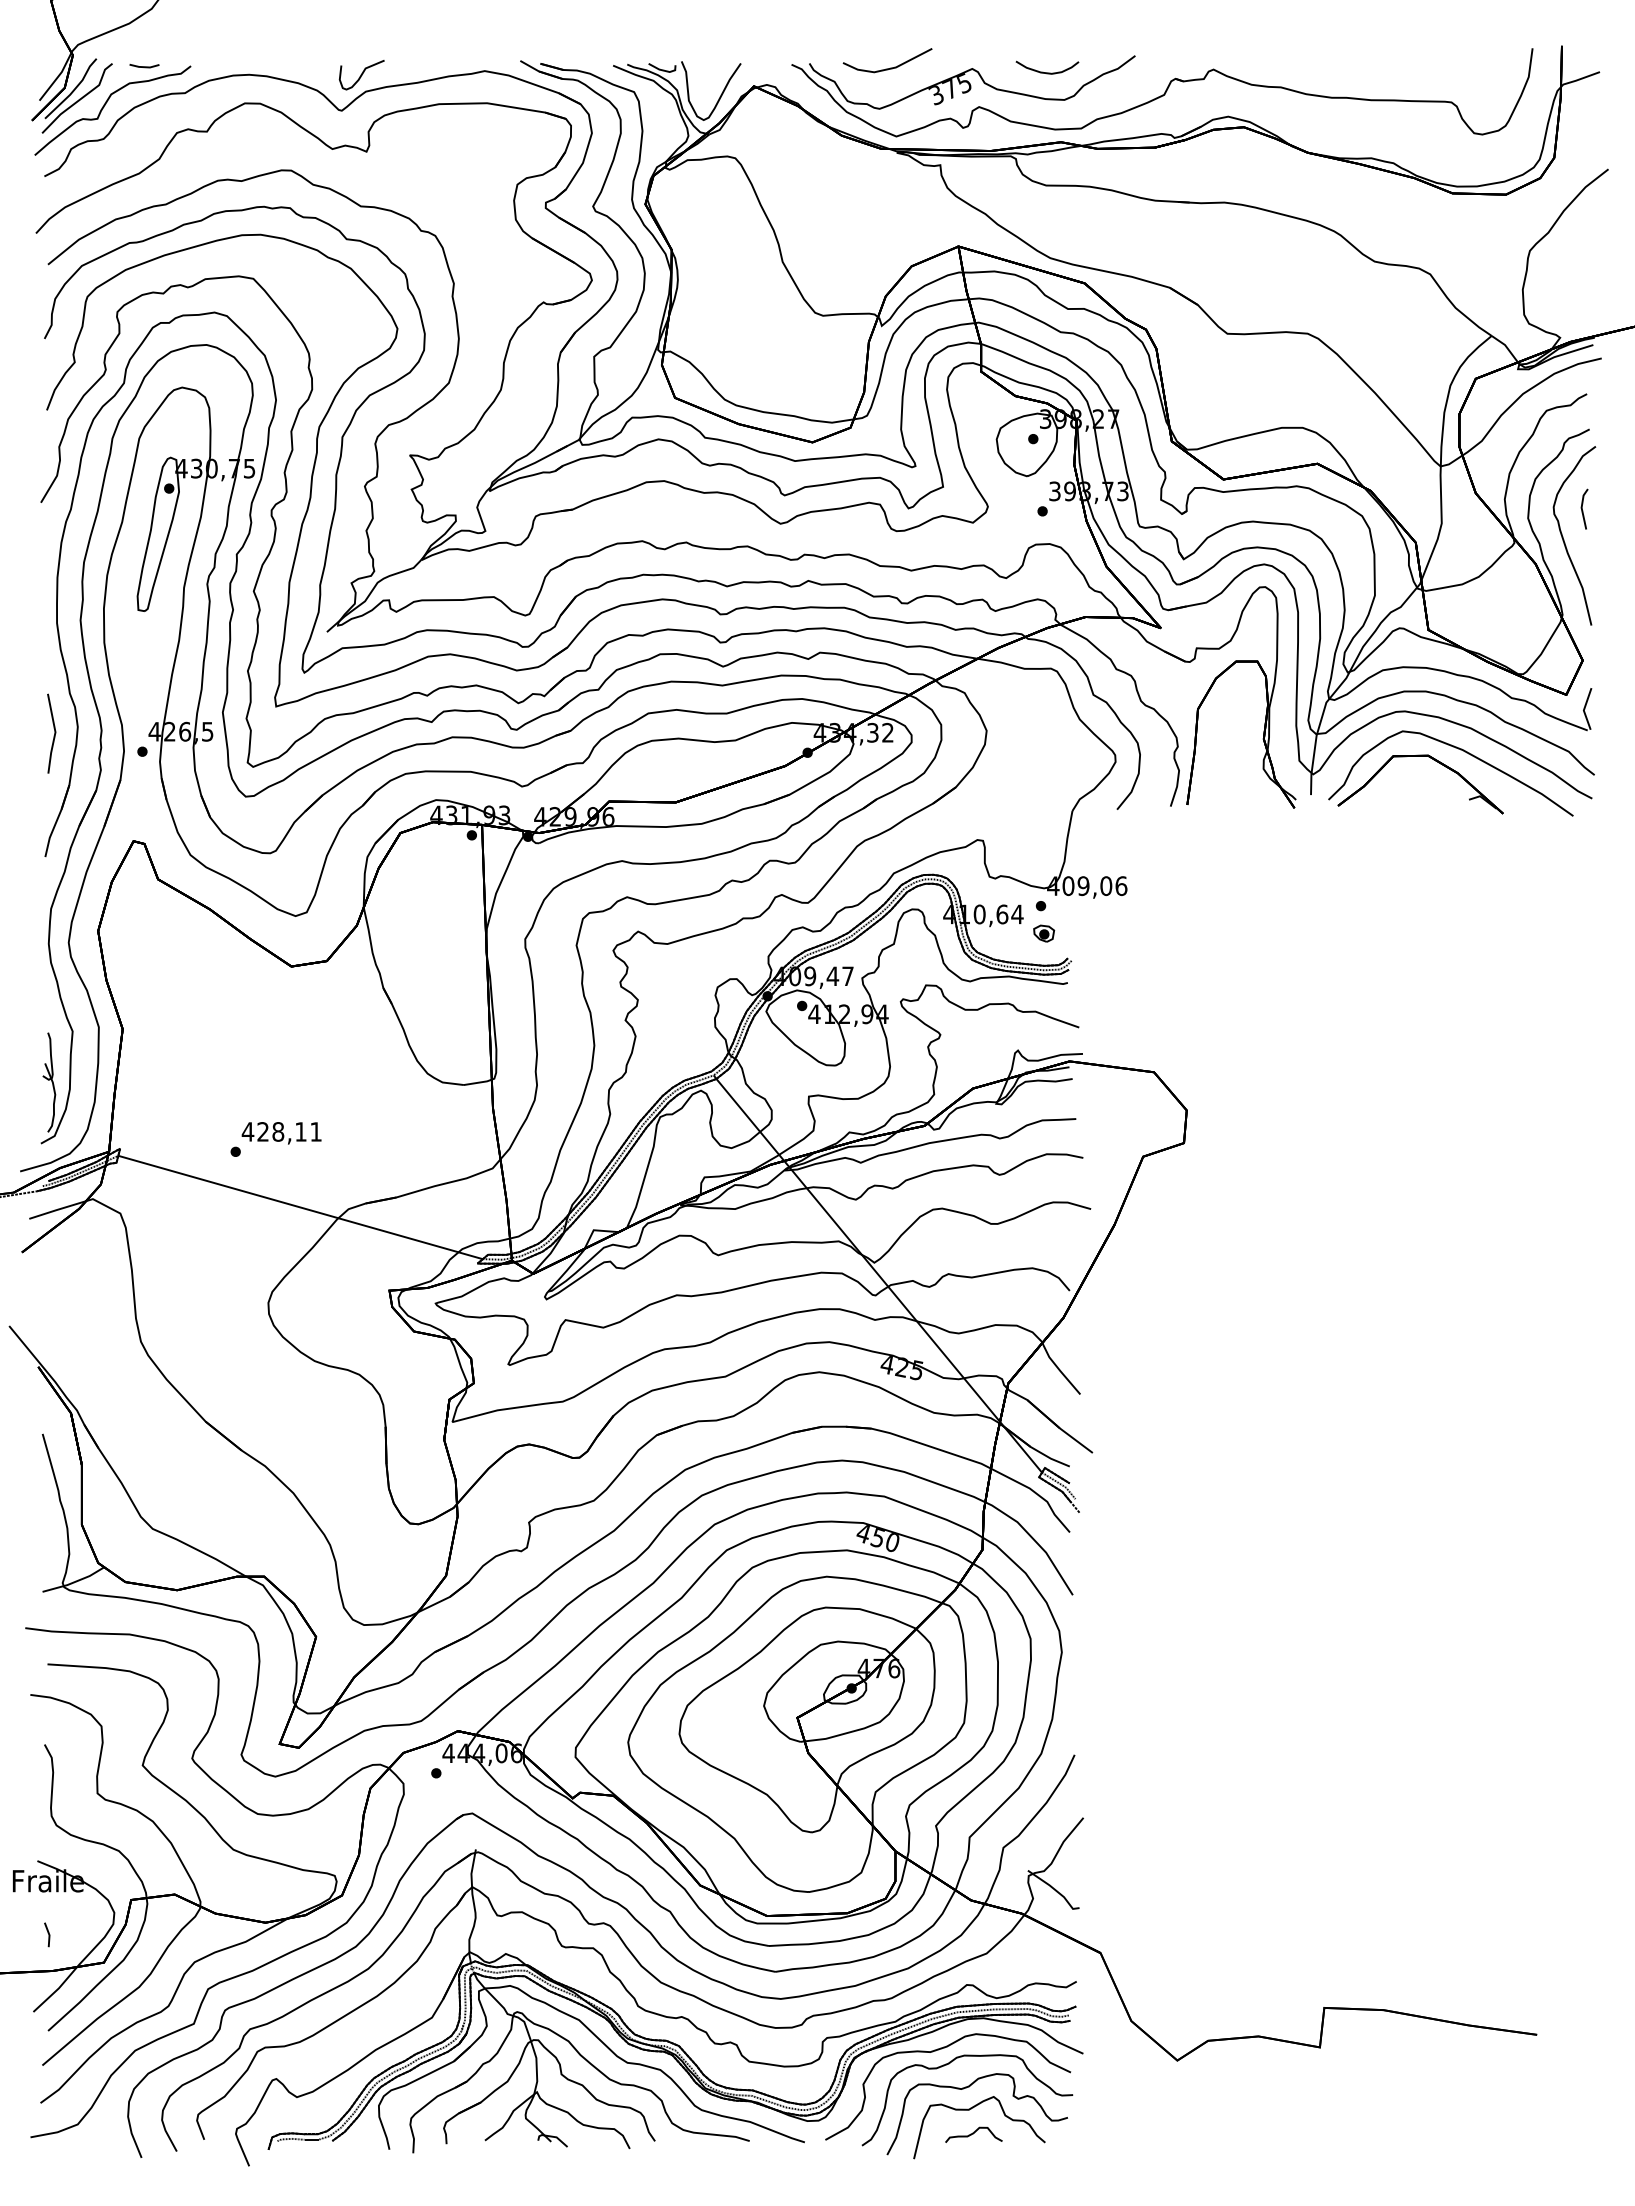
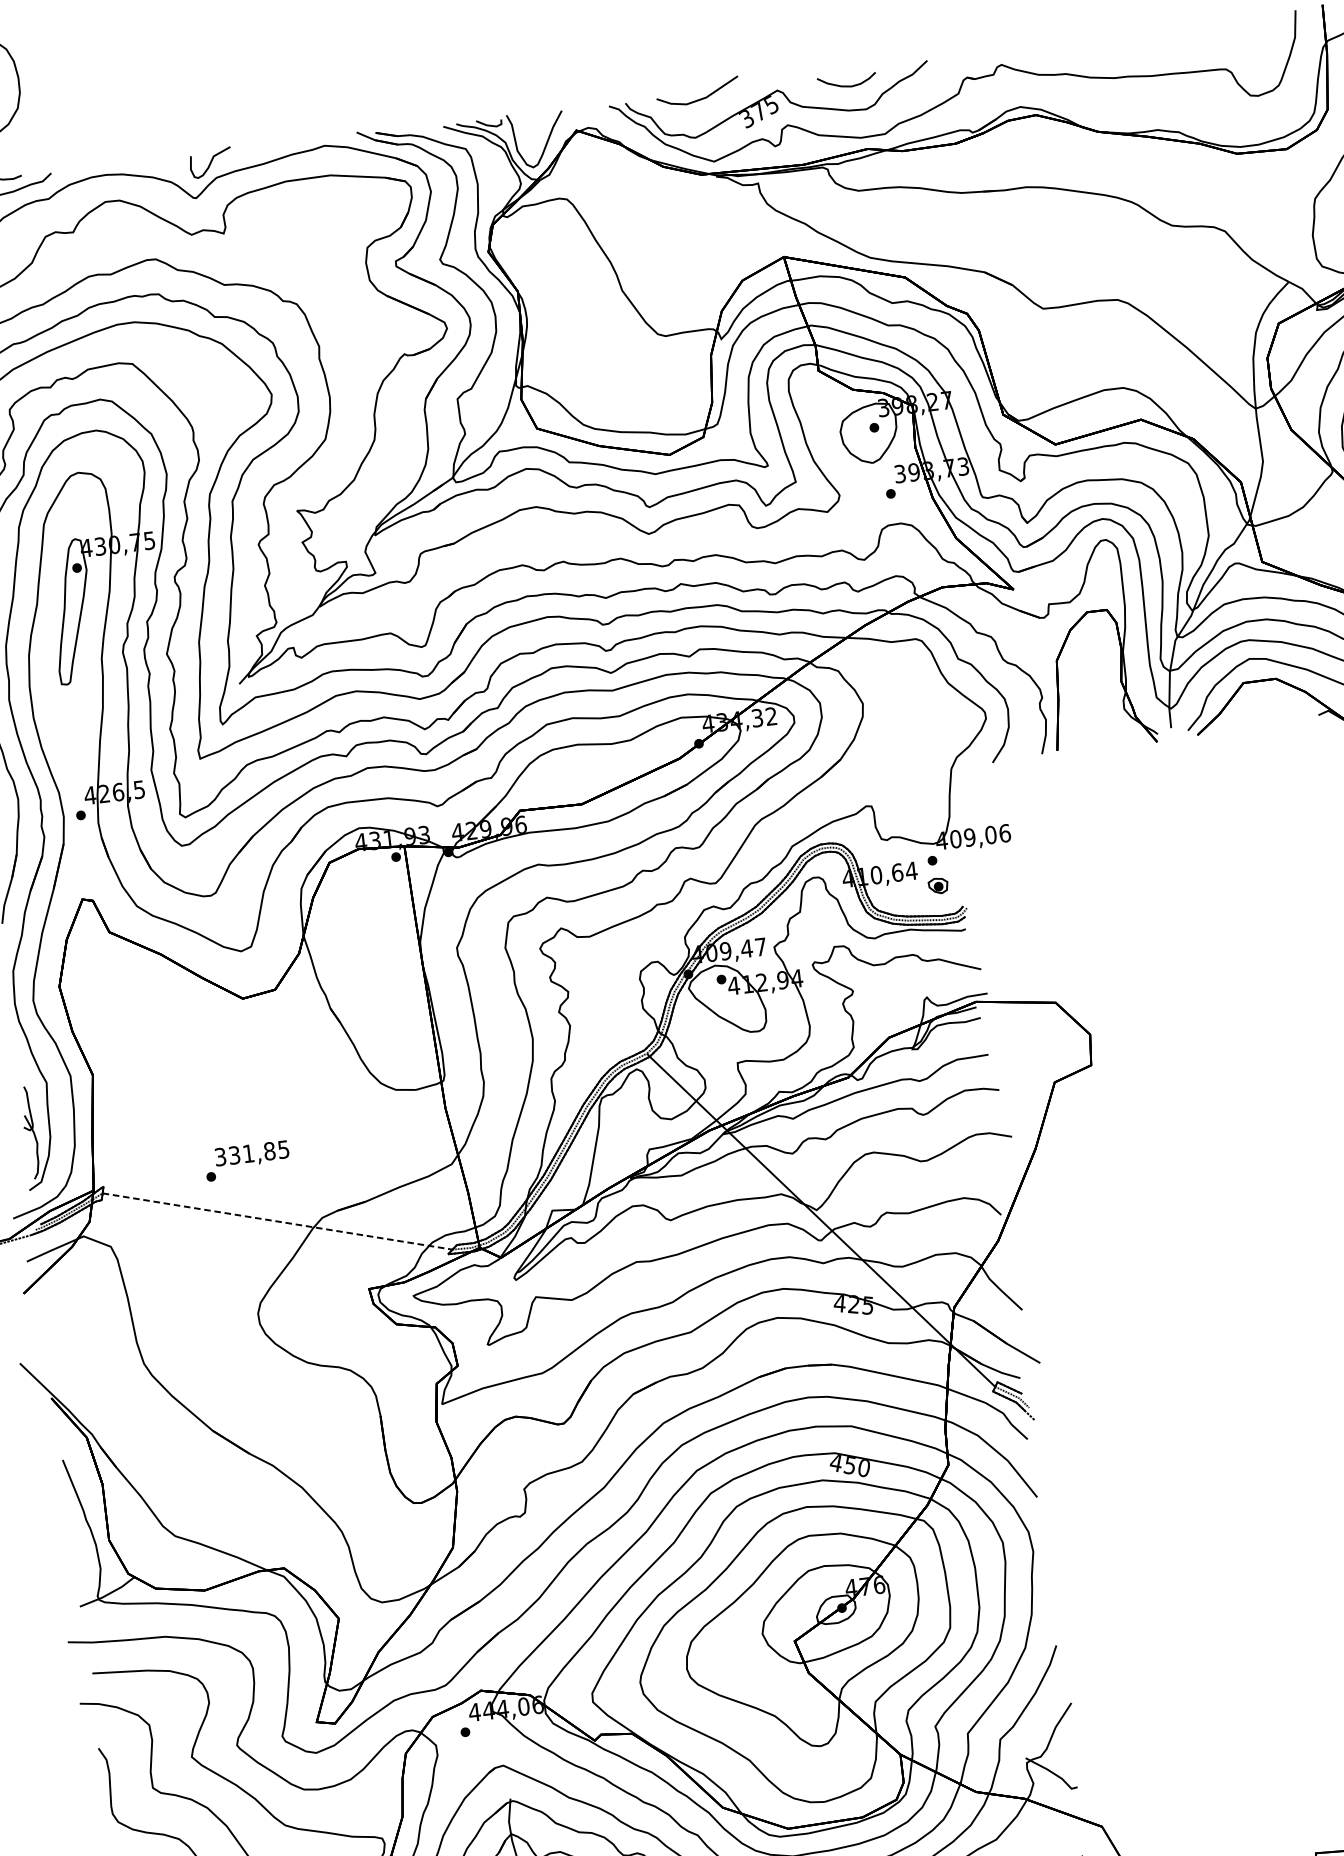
text: (281, 1131) -> (251, 1152), 428,11 -> 331,85
line: (301, 1207) -> (278, 1221), solid -> dashed

